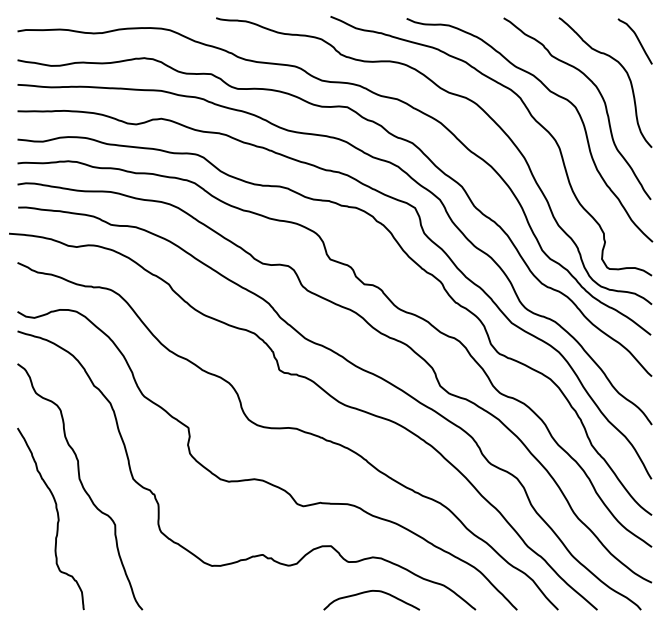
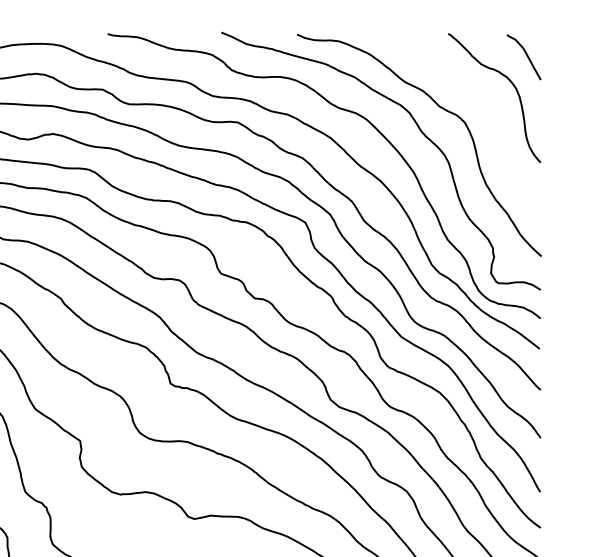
curve: (599, 94) -> (488, 109), removed

